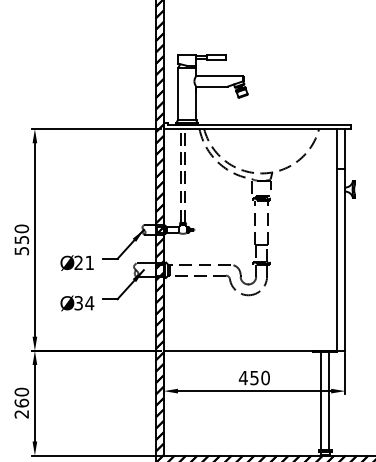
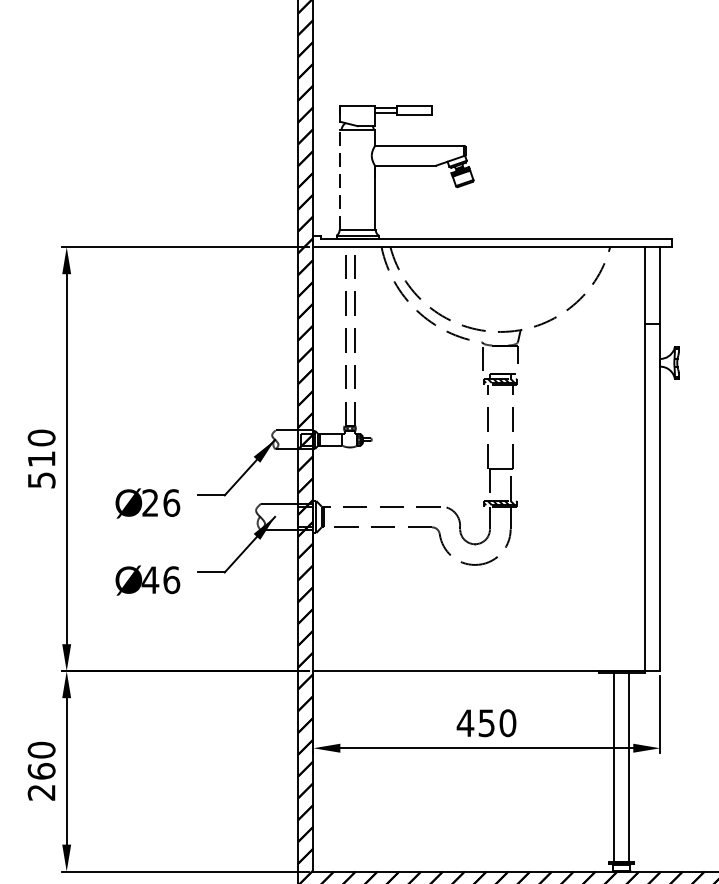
line: (178, 93) -> (341, 179), solid -> dashed
text: (21, 240) -> (41, 460), 550 -> 510
text: (89, 262) -> (171, 502), 21 -> 26
text: (84, 303) -> (161, 580), 34 -> 46

